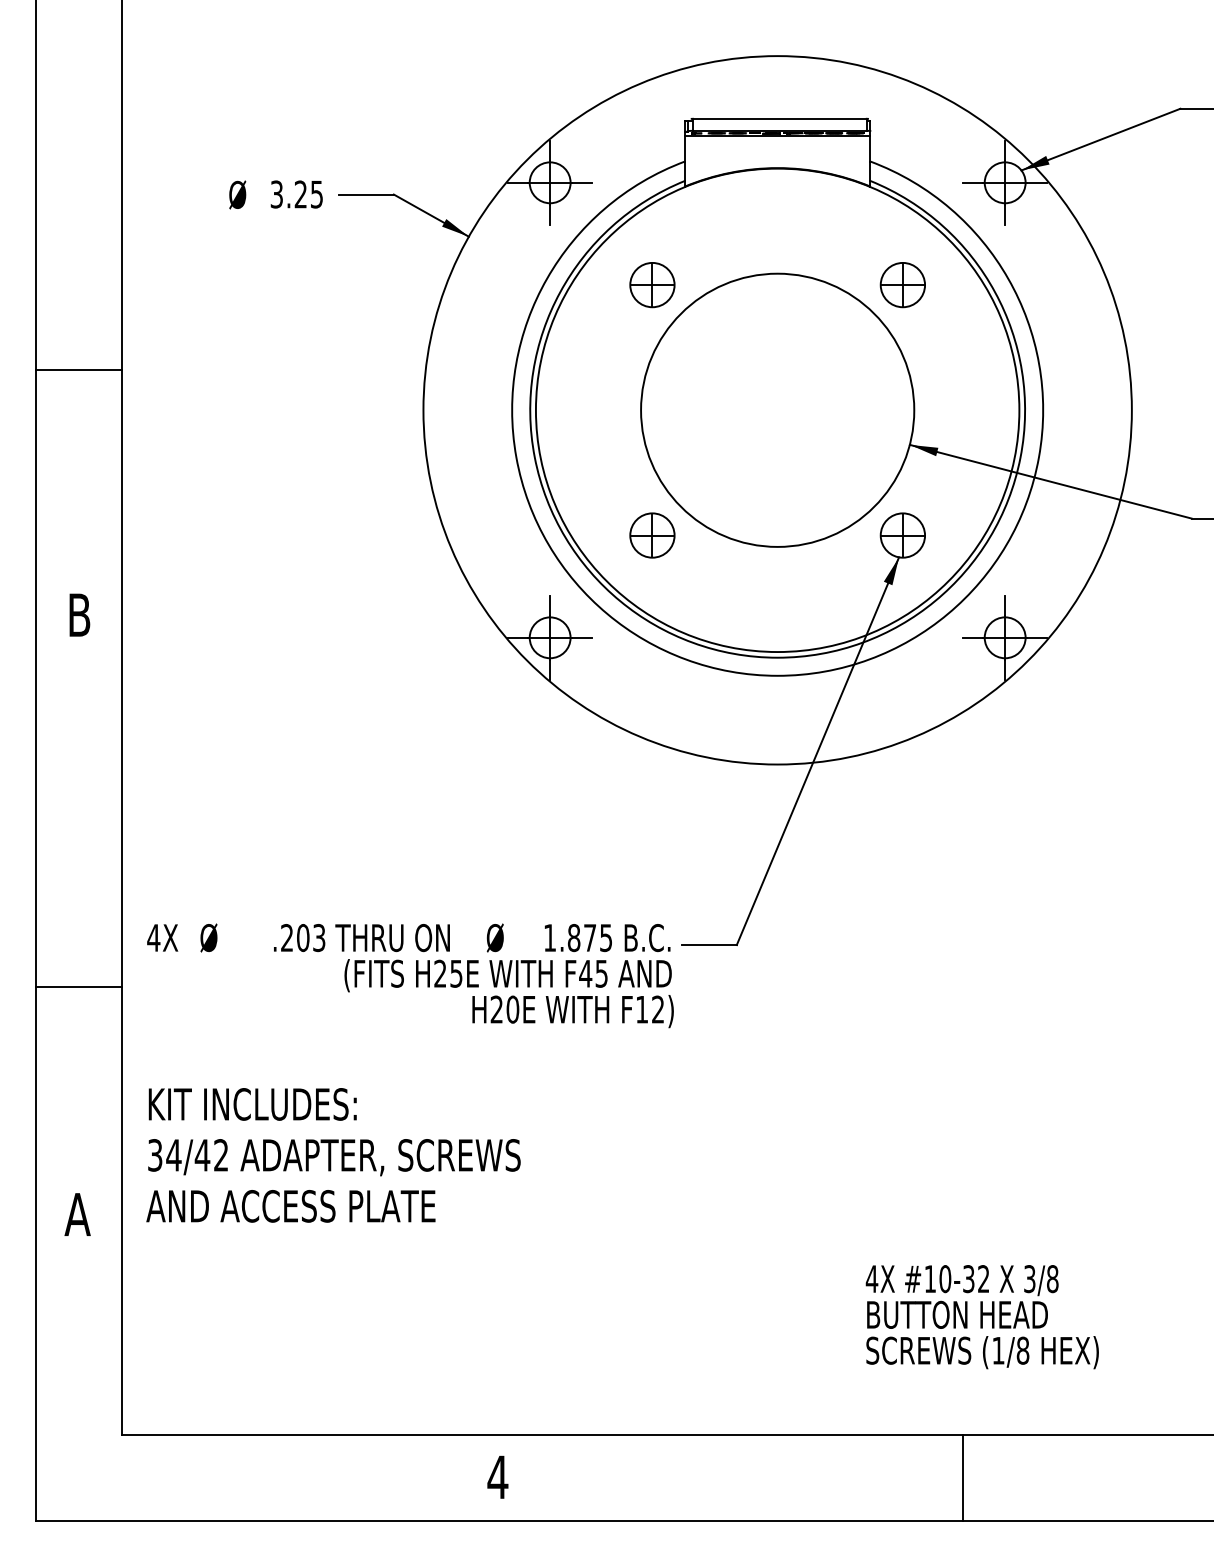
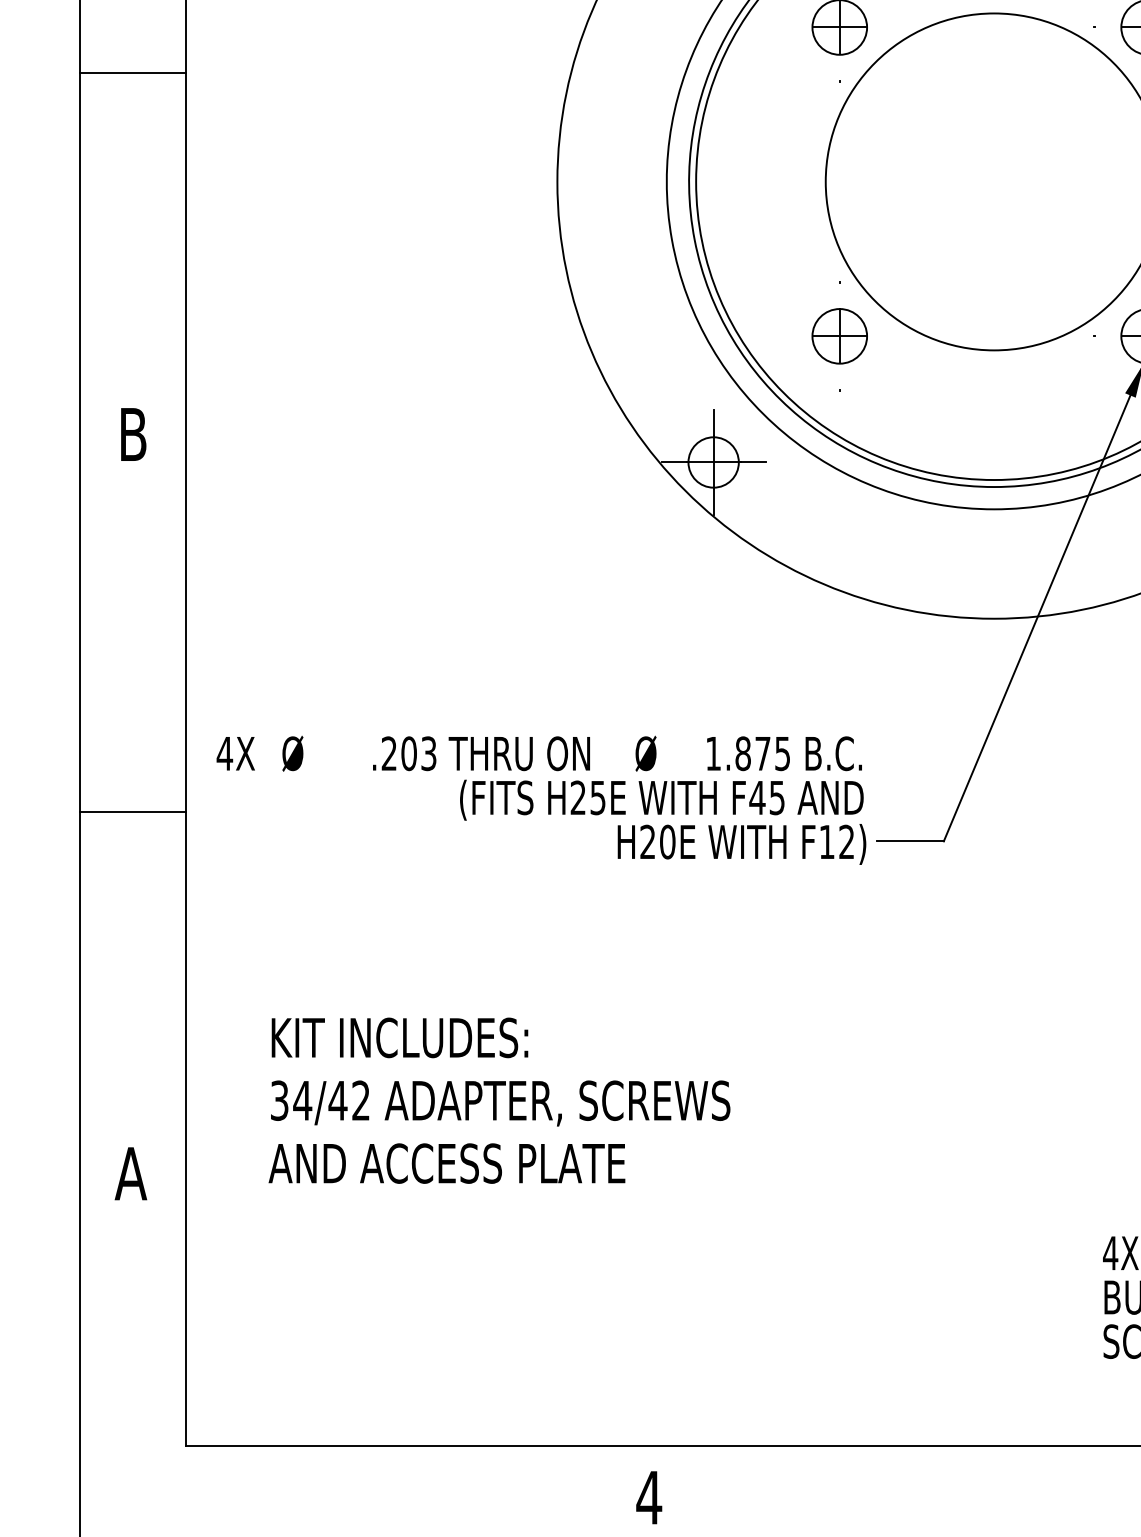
line: (79, 370) -> (133, 73), moved
text: (410, 975) -> (541, 799), moved
line: (79, 986) -> (133, 812), moved
text: (333, 1155) -> (499, 1100), moved

